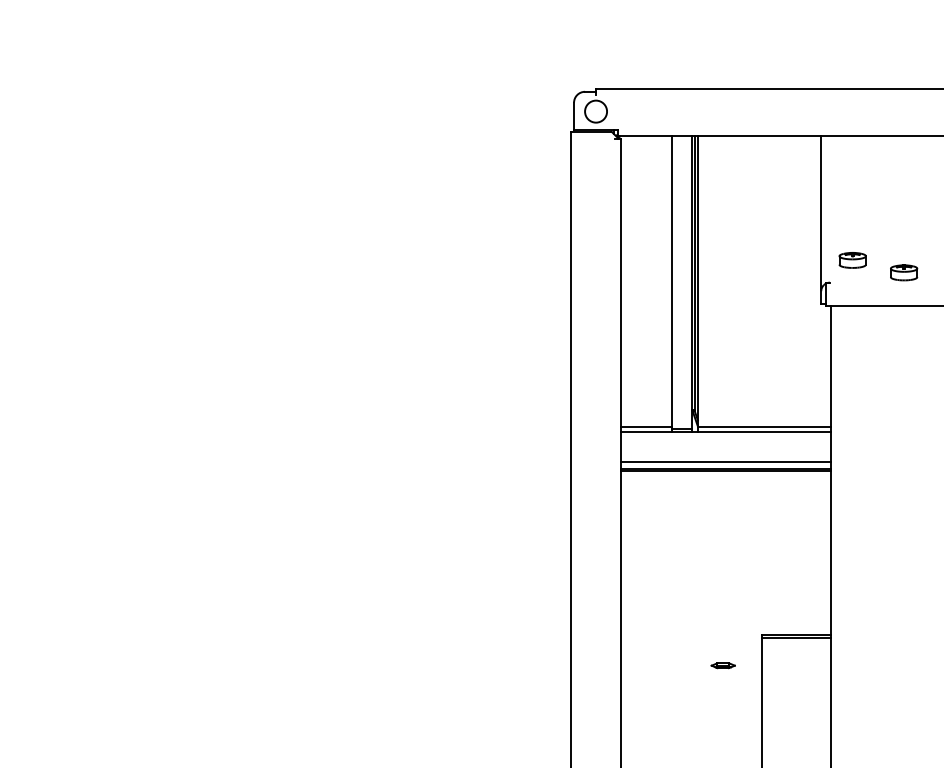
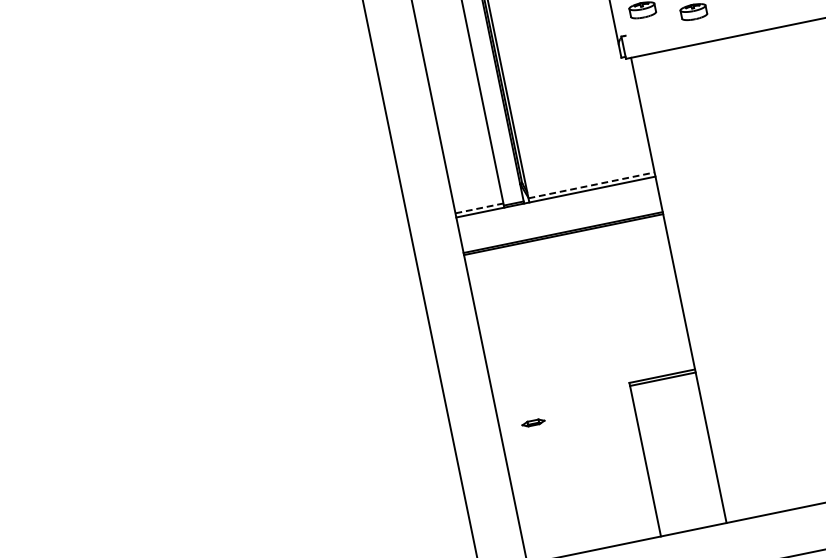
line: (646, 427) -> (479, 208), solid -> dashed
line: (764, 427) -> (591, 185), solid -> dashed
line: (725, 462) -> (561, 226), removed
part: (722, 665) -> (532, 422), moved

